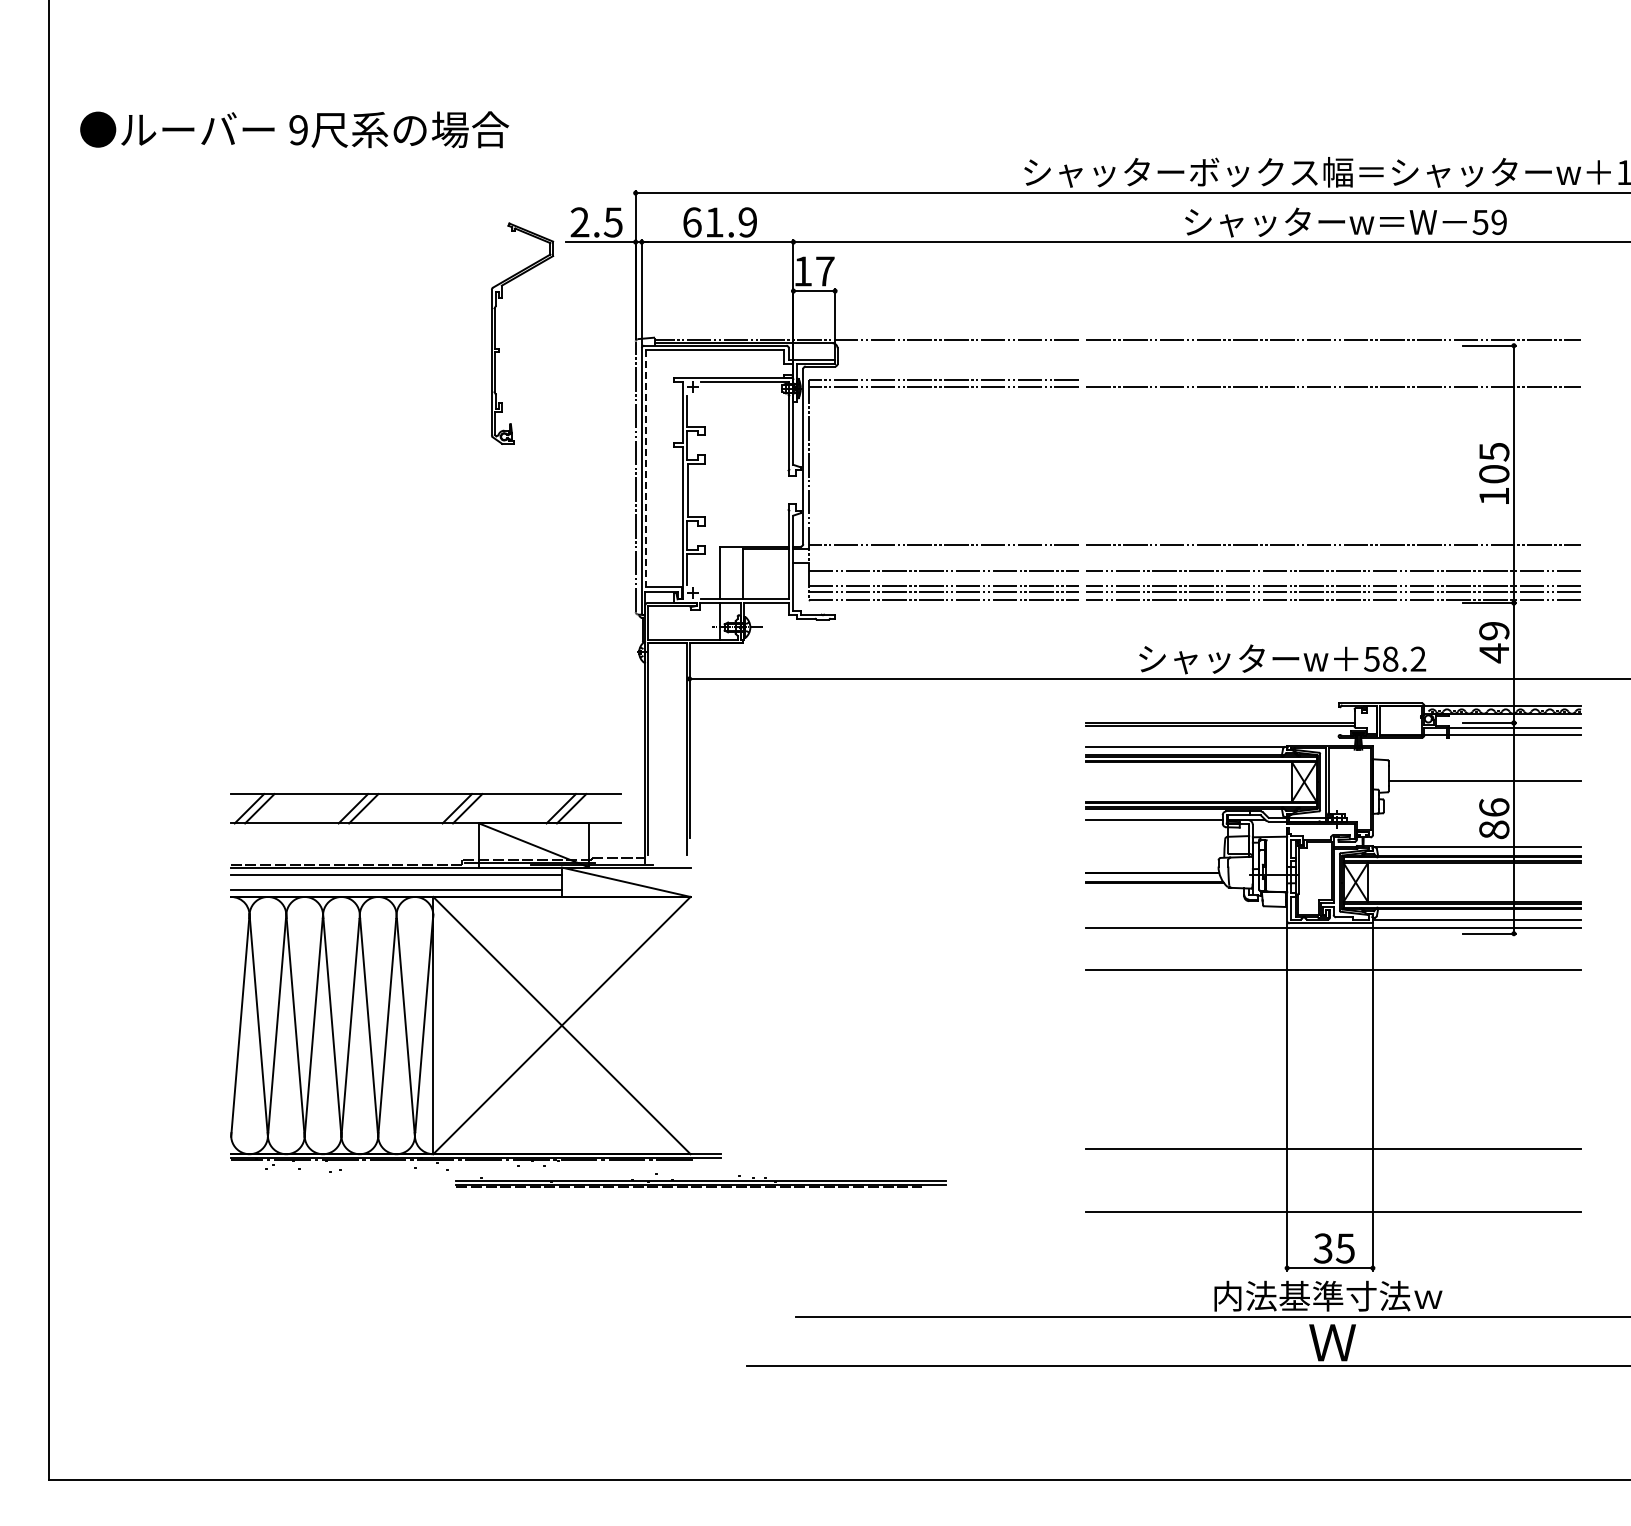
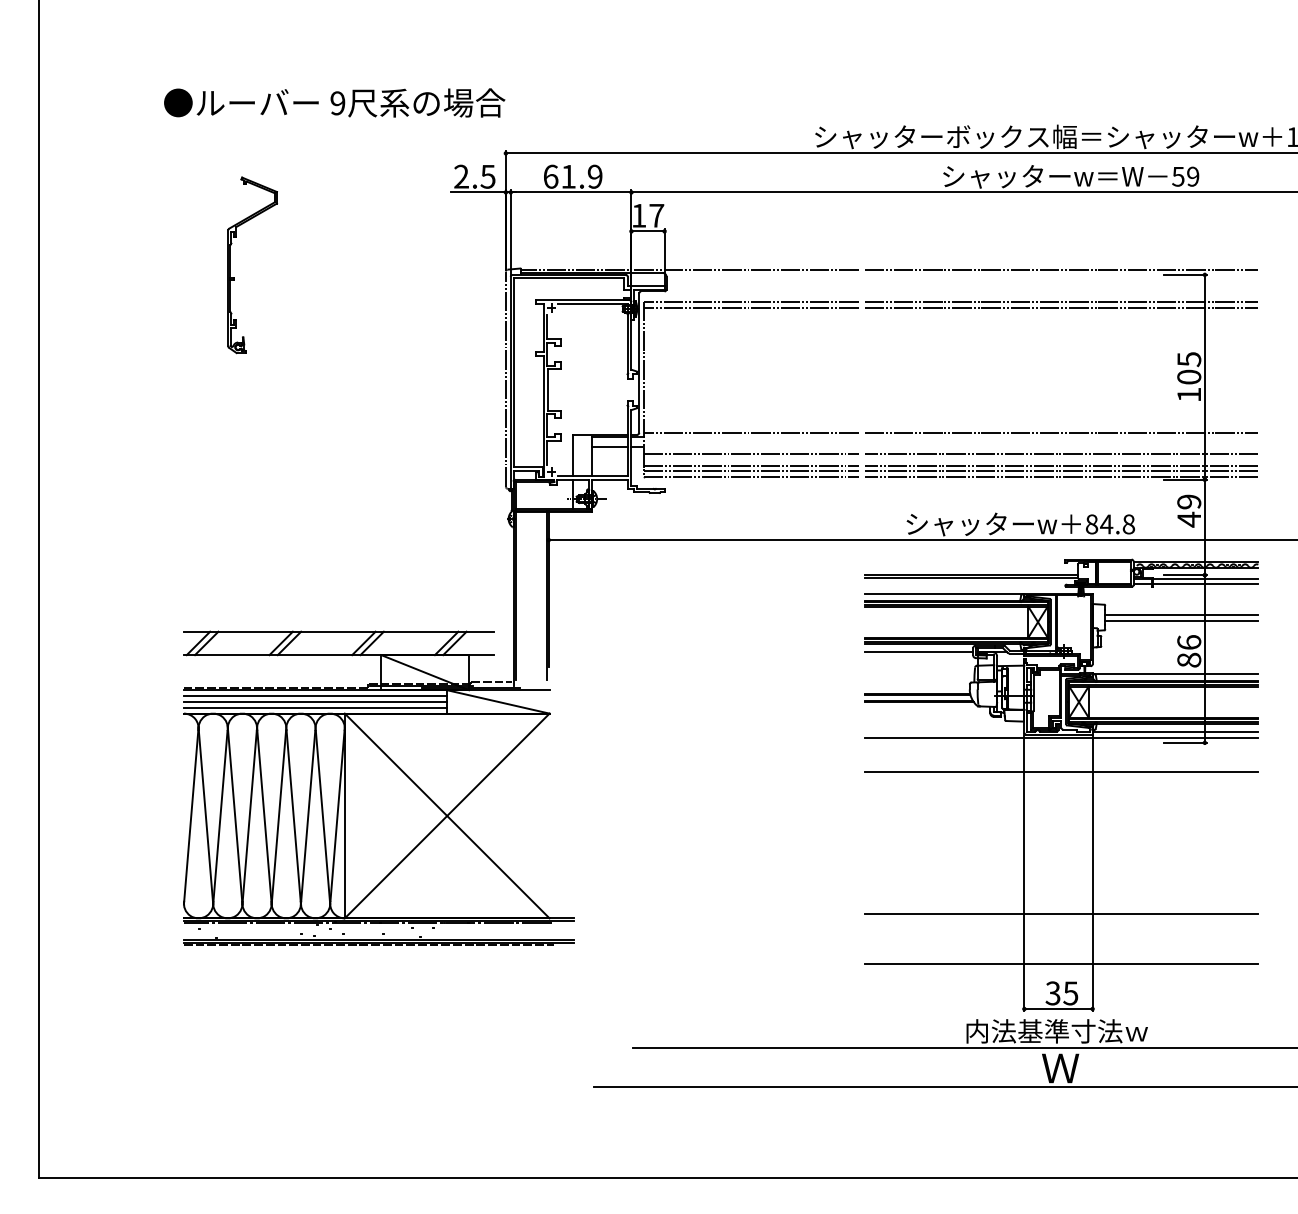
text: (294, 129) -> (334, 102), moved
part: (495, 333) -> (231, 265), moved
line: (1333, 379) -> (1061, 301), added
line: (646, 468) -> (514, 372), dashed -> solid
line: (766, 562) -> (610, 447), added
text: (1395, 658) -> (1110, 523), 58.2 -> 84.8
line: (1484, 772) -> (1181, 614), added
line: (396, 882) -> (315, 702), added
part: (700, 1180) -> (378, 939), moved

